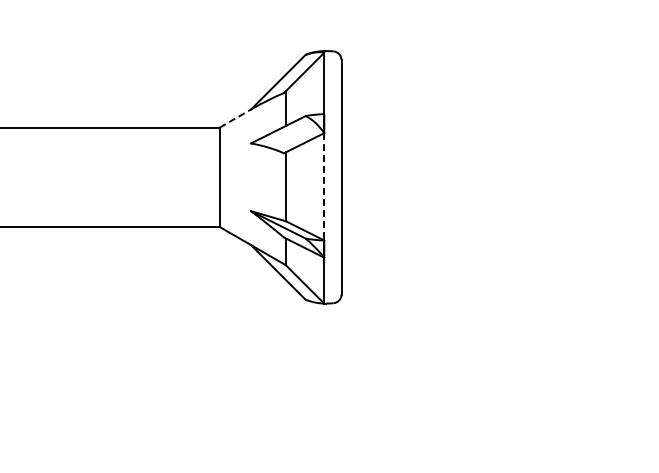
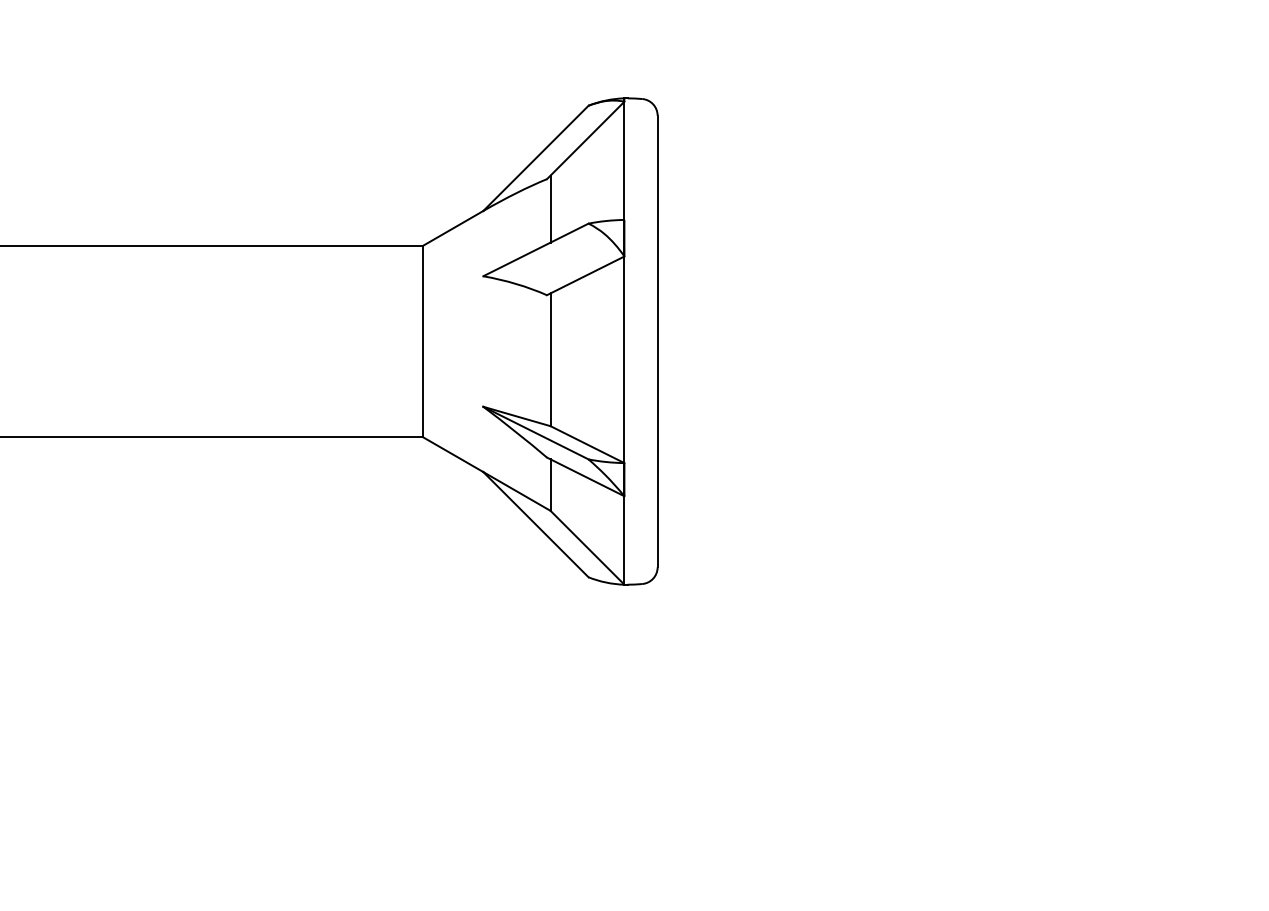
line: (235, 118) -> (453, 228), dashed -> solid
line: (324, 186) -> (624, 359), dashed -> solid

